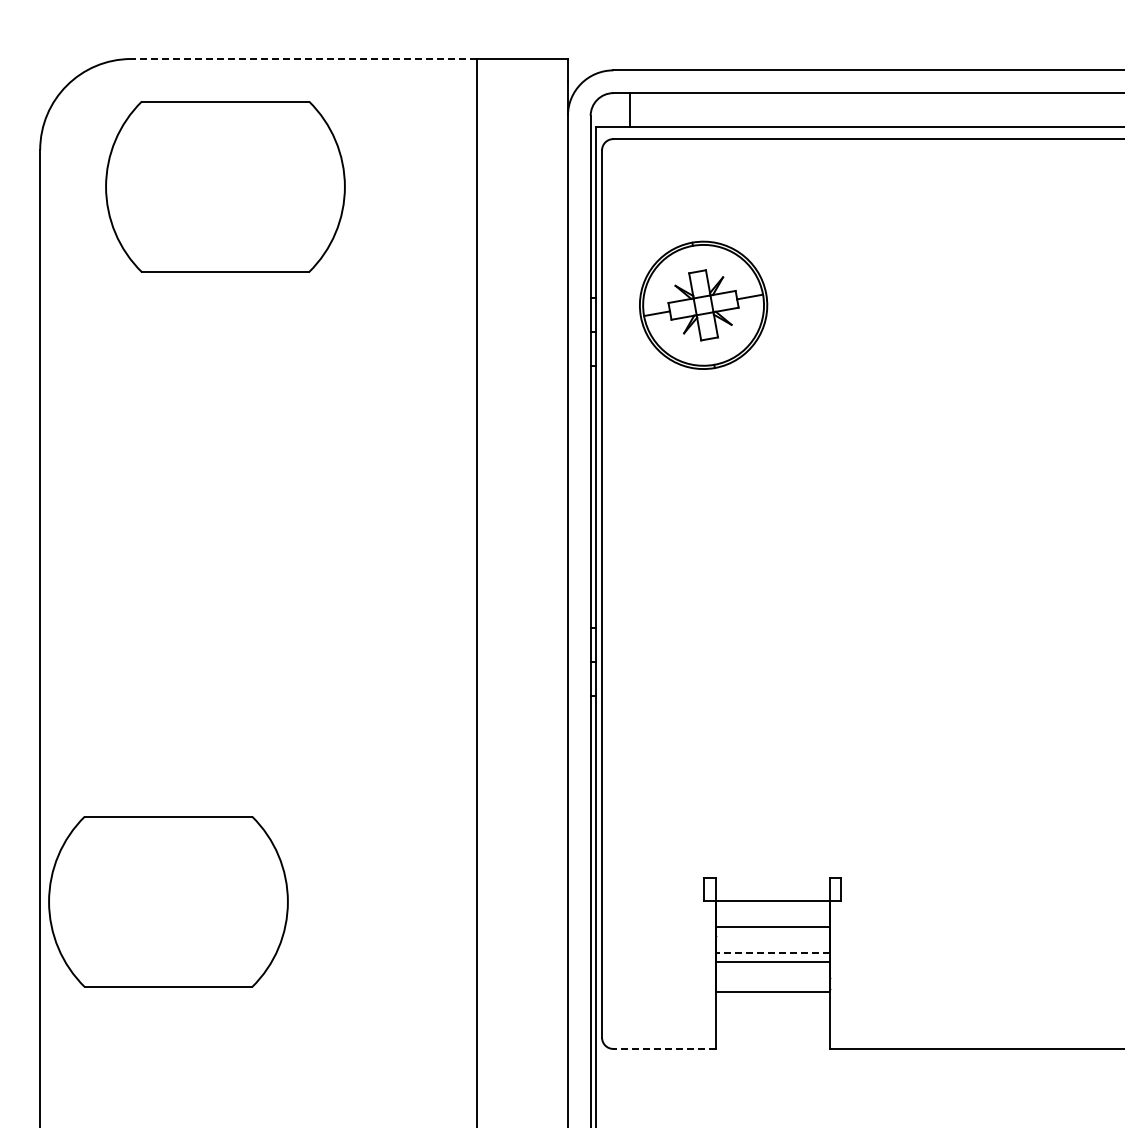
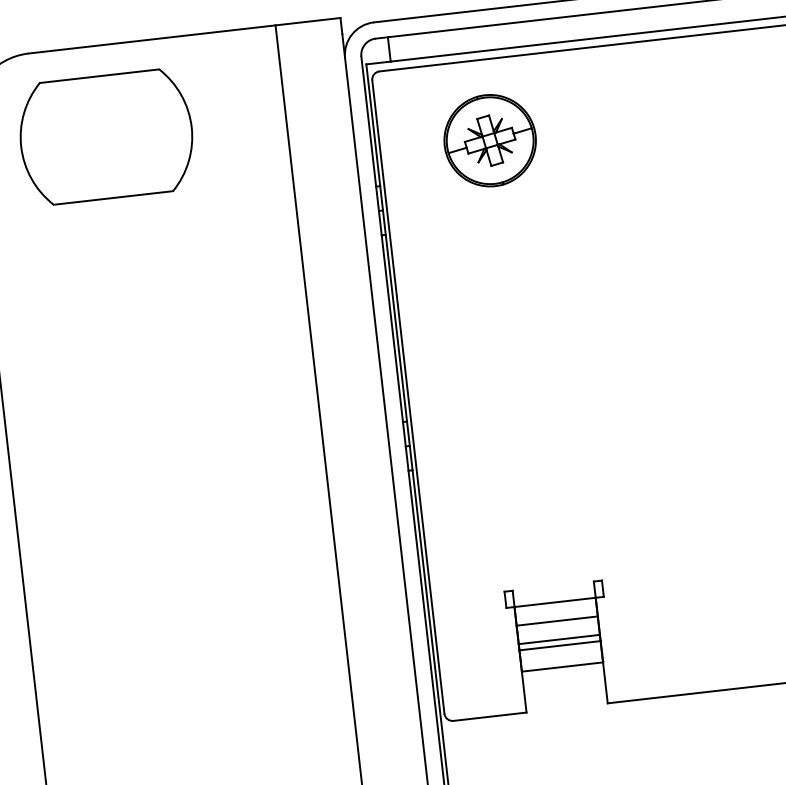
line: (304, 59) -> (152, 39), dashed -> solid
part: (703, 304) -> (490, 140), moved
part: (168, 901) -> (123, 651), removed
line: (772, 953) -> (559, 639), dashed -> solid
line: (664, 1048) -> (489, 716), dashed -> solid

